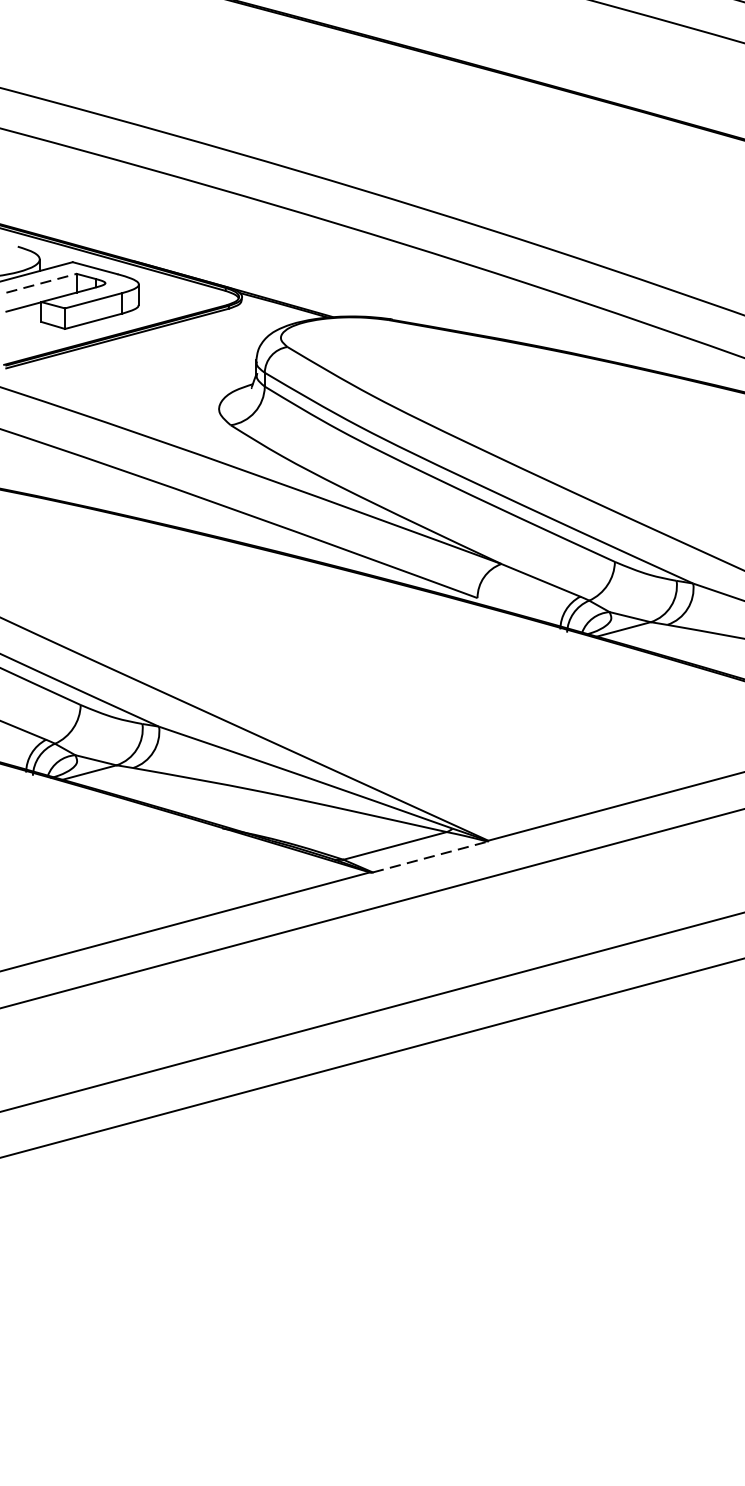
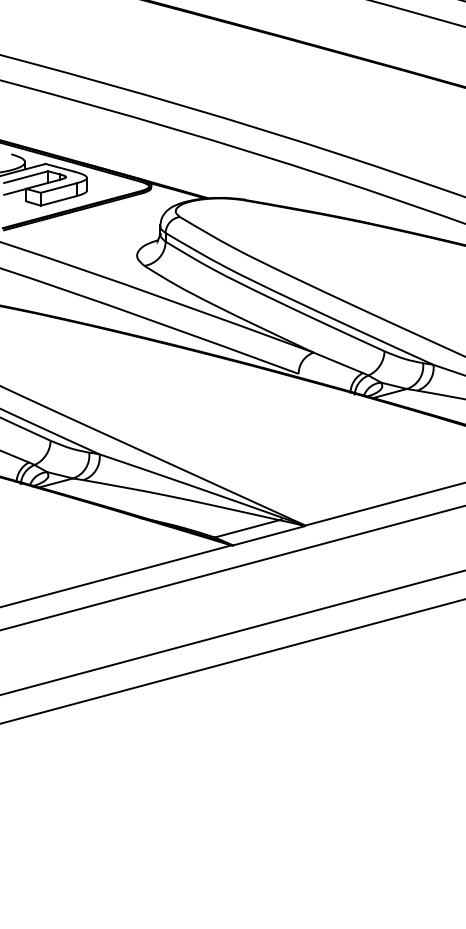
line: (42, 283) -> (26, 177), dashed -> solid
line: (430, 856) -> (269, 535), dashed -> solid

